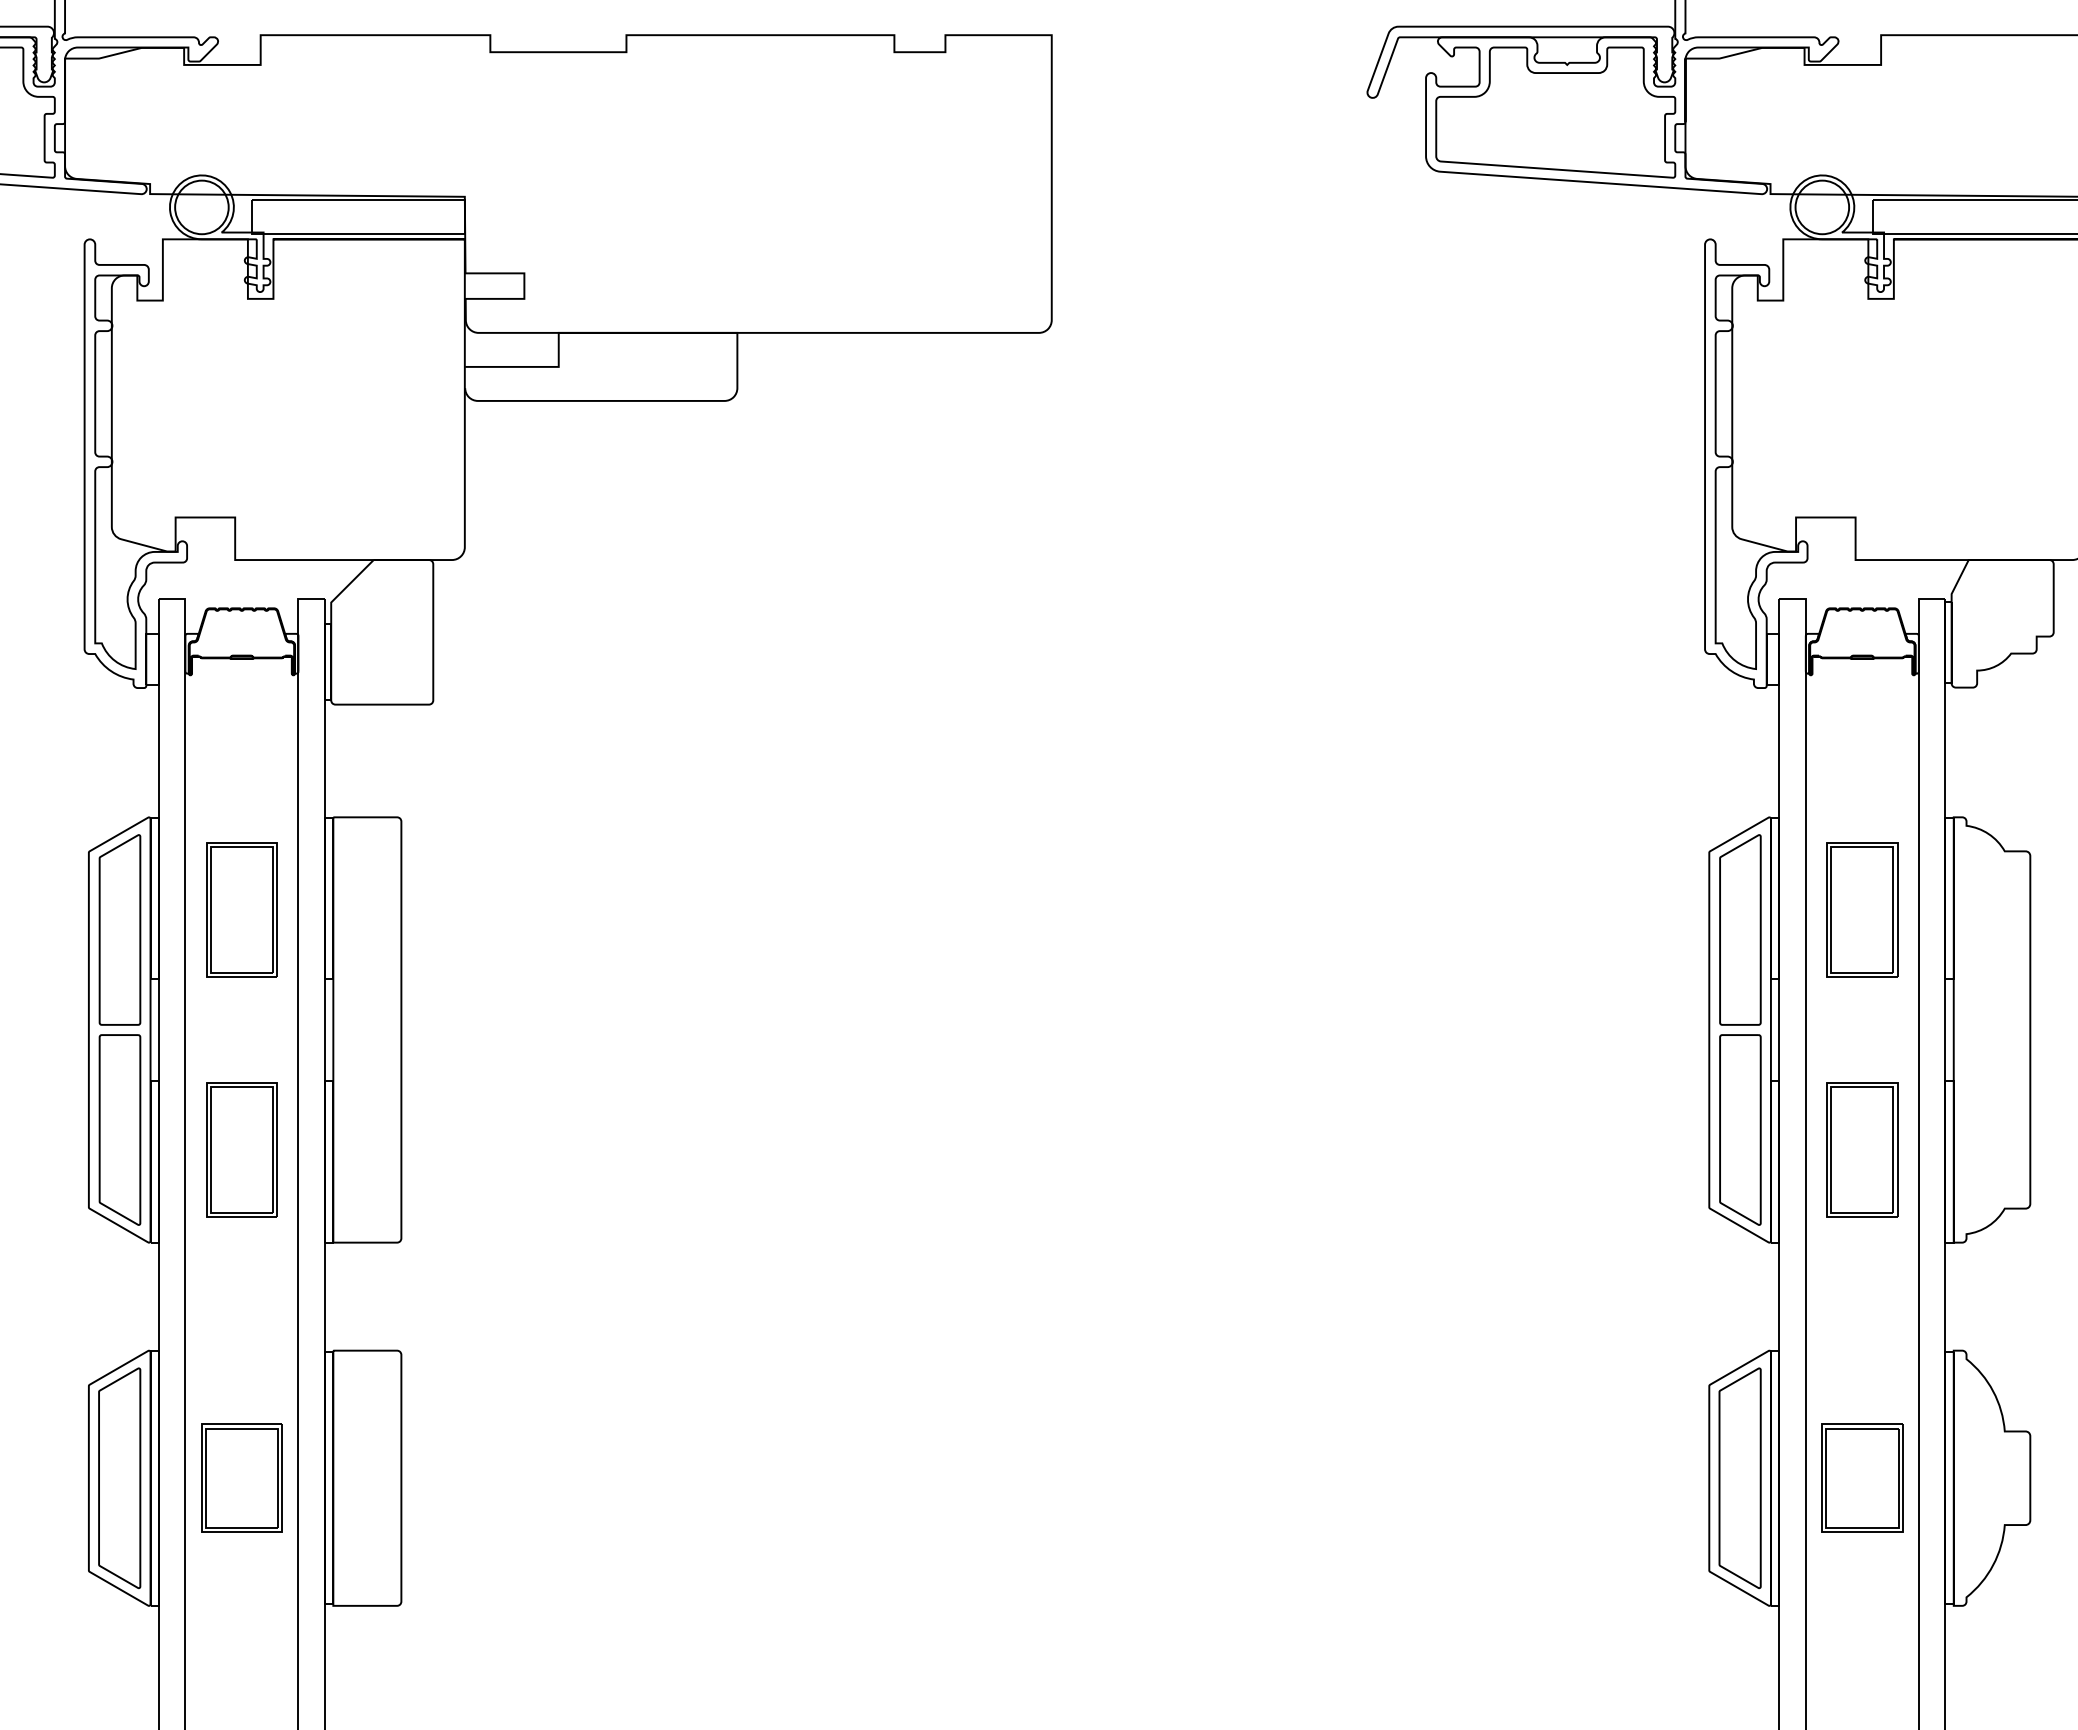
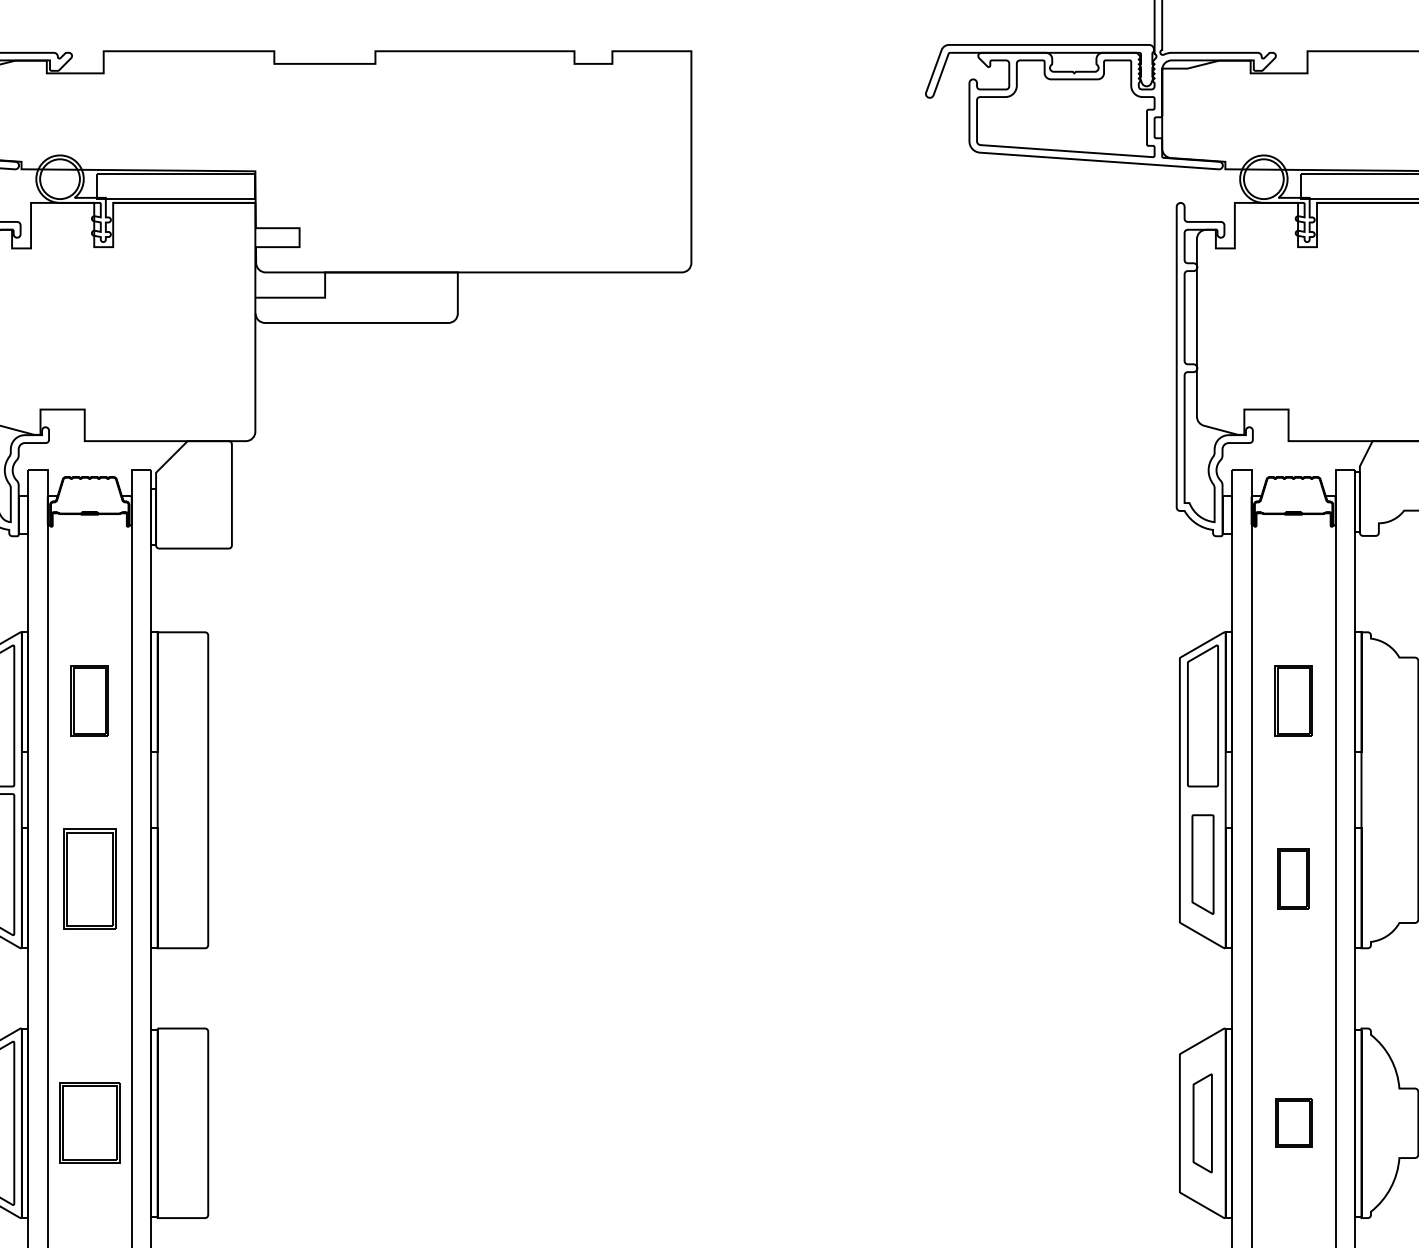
part: (241, 909) -> (89, 700), size x0.7
part: (1862, 909) -> (1293, 700), size x0.7
part: (1740, 1129) -> (1203, 864), size x0.7
part: (1862, 1149) -> (1293, 879), size x0.6
part: (1862, 1477) -> (1293, 1122), size x0.6
part: (1739, 1478) -> (1202, 1123), size x0.6

